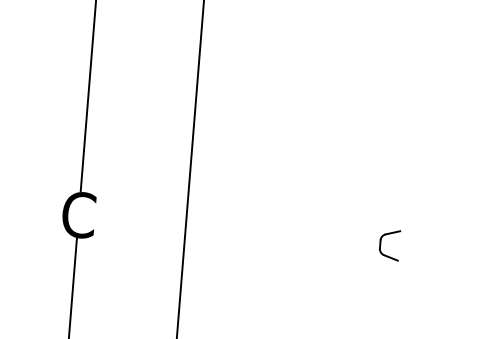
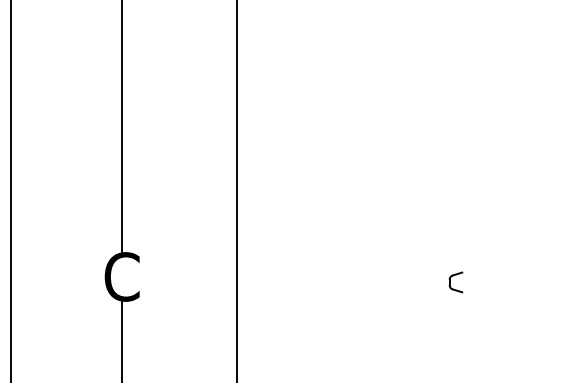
part: (389, 245) -> (455, 282), size x0.62

